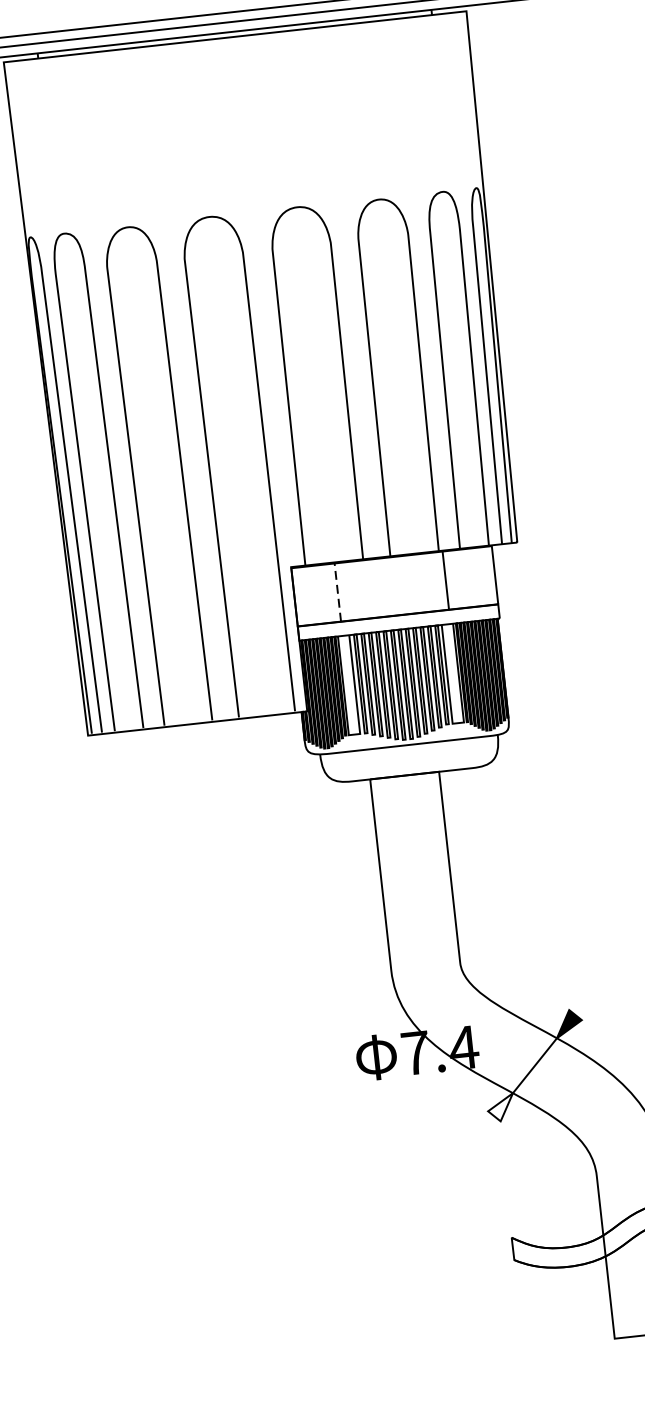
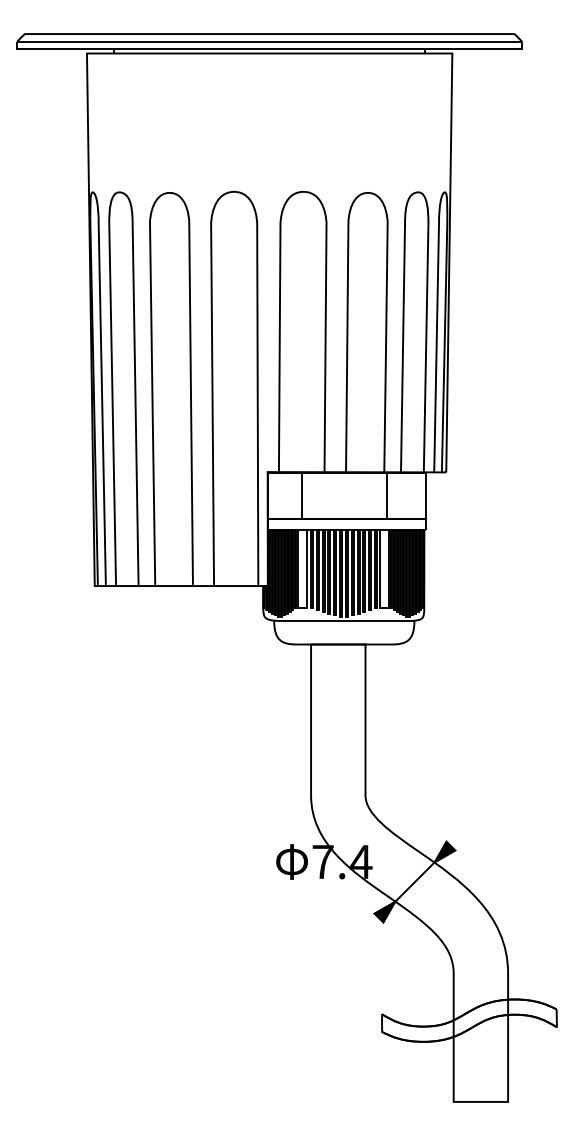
line: (337, 592) -> (301, 495), dashed -> solid
fill: (500, 1107) -> (384, 911), added

